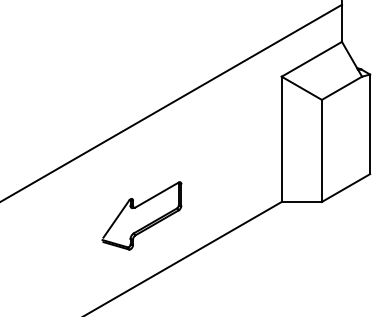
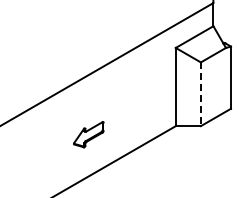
line: (321, 151) -> (200, 94), solid -> dashed
part: (141, 215) -> (88, 134), size x0.6

